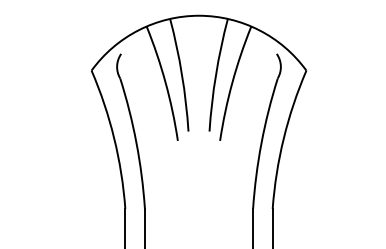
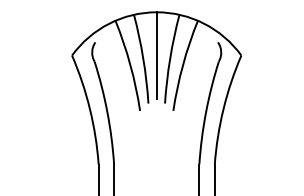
line: (198, 70) -> (156, 55), added

